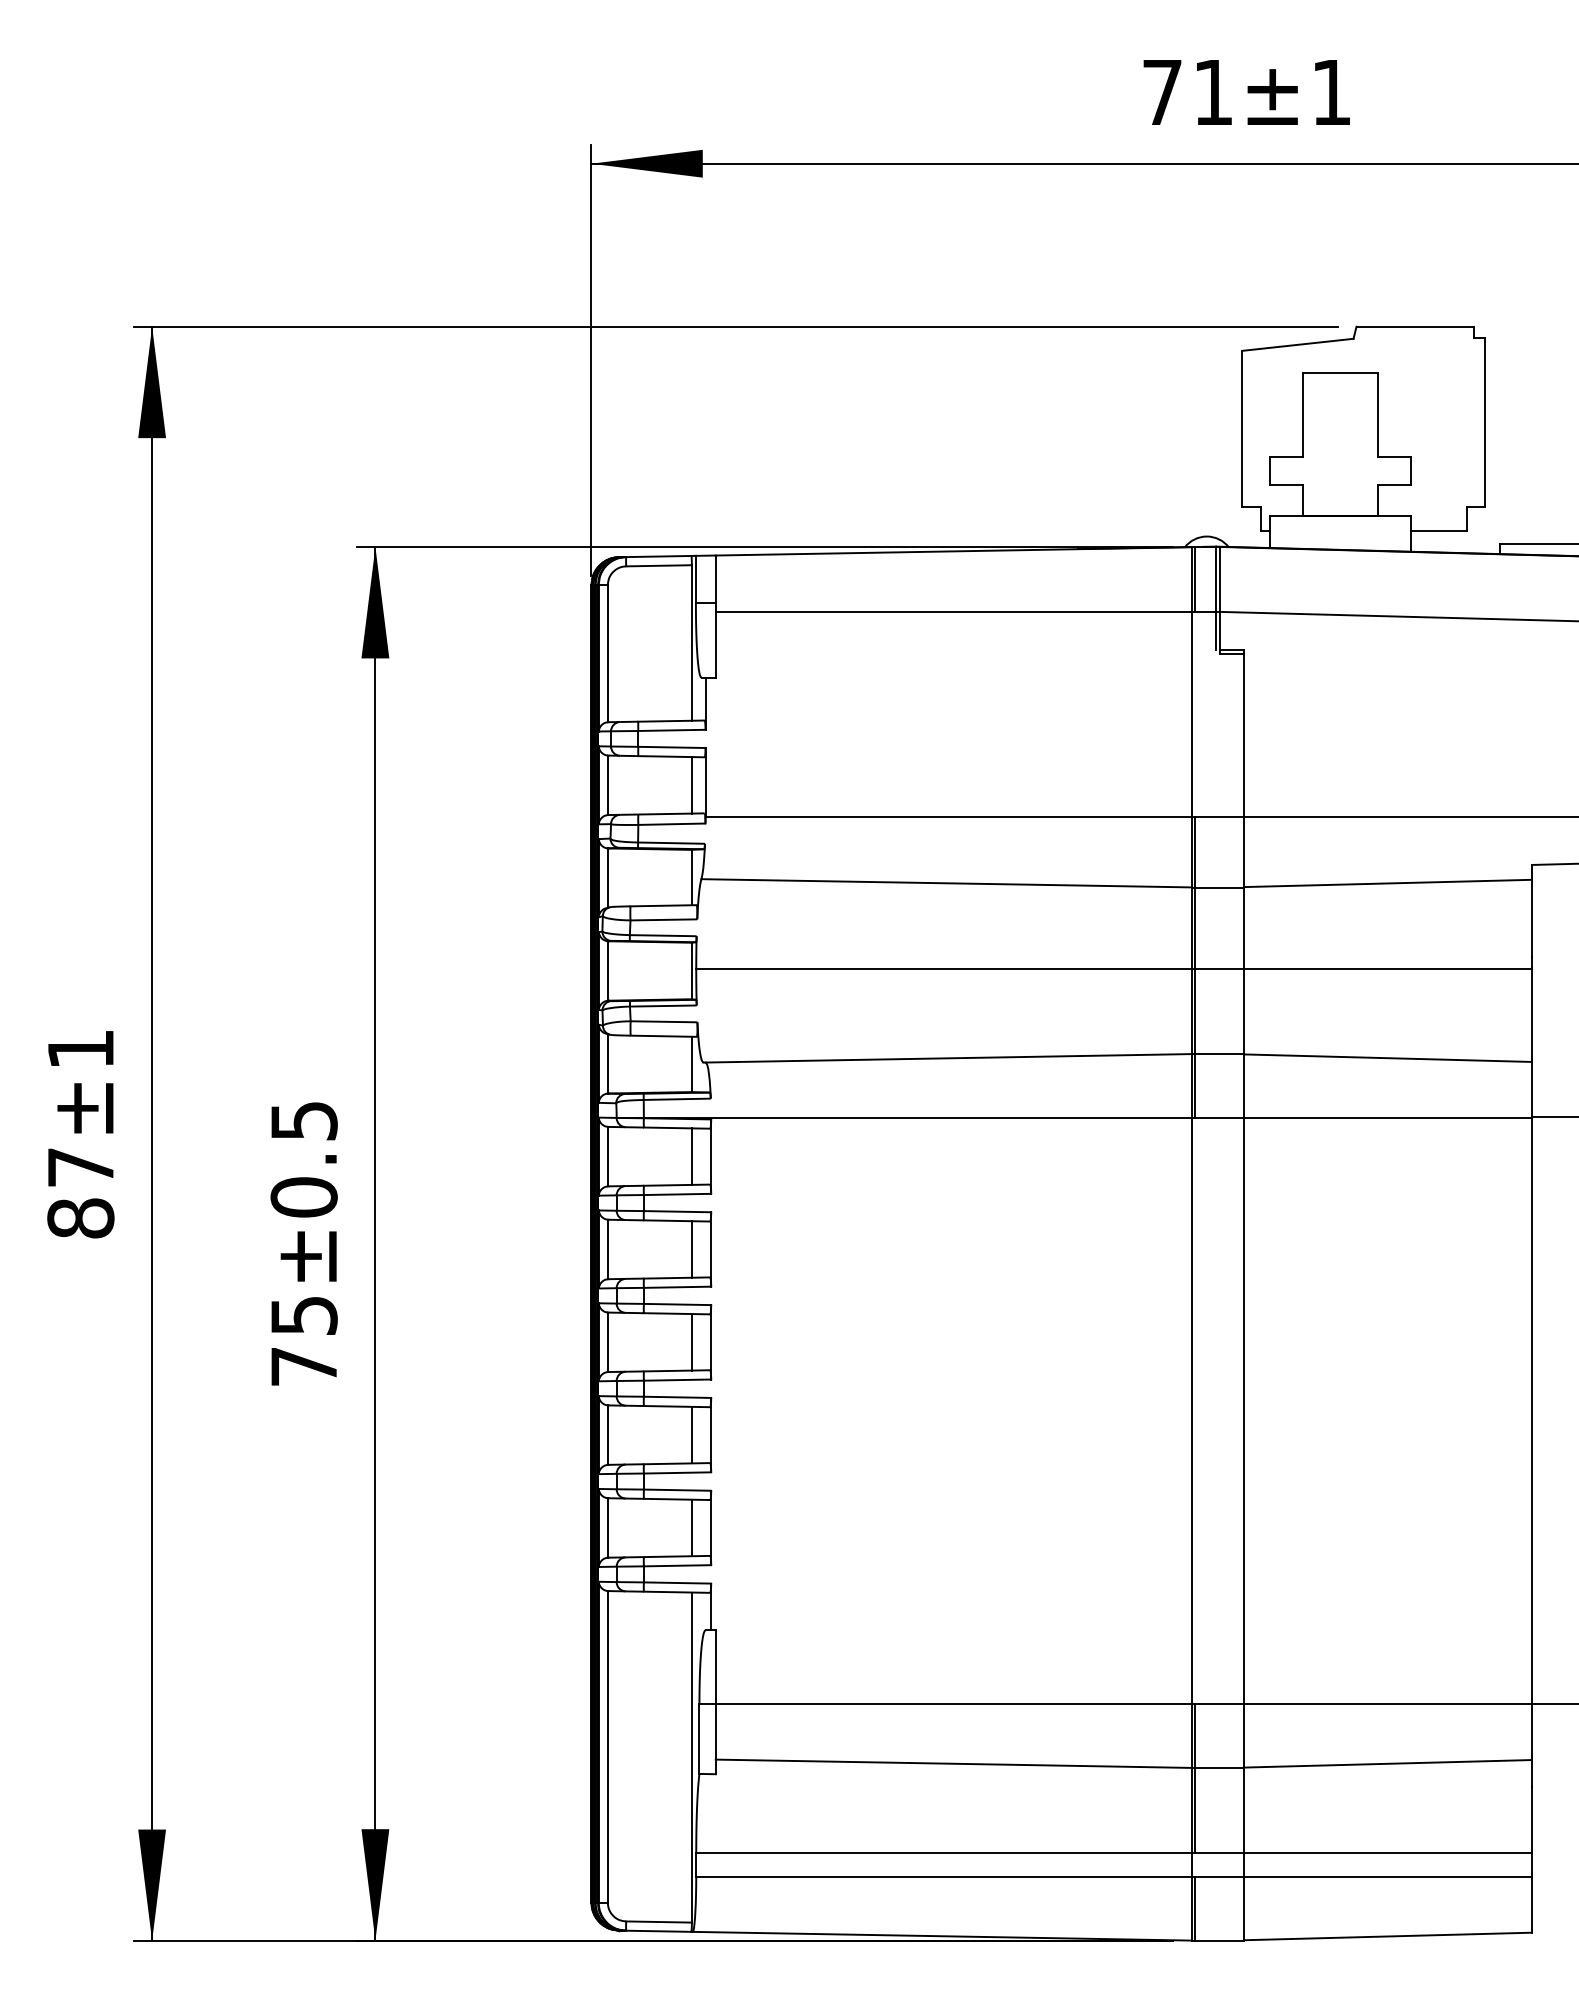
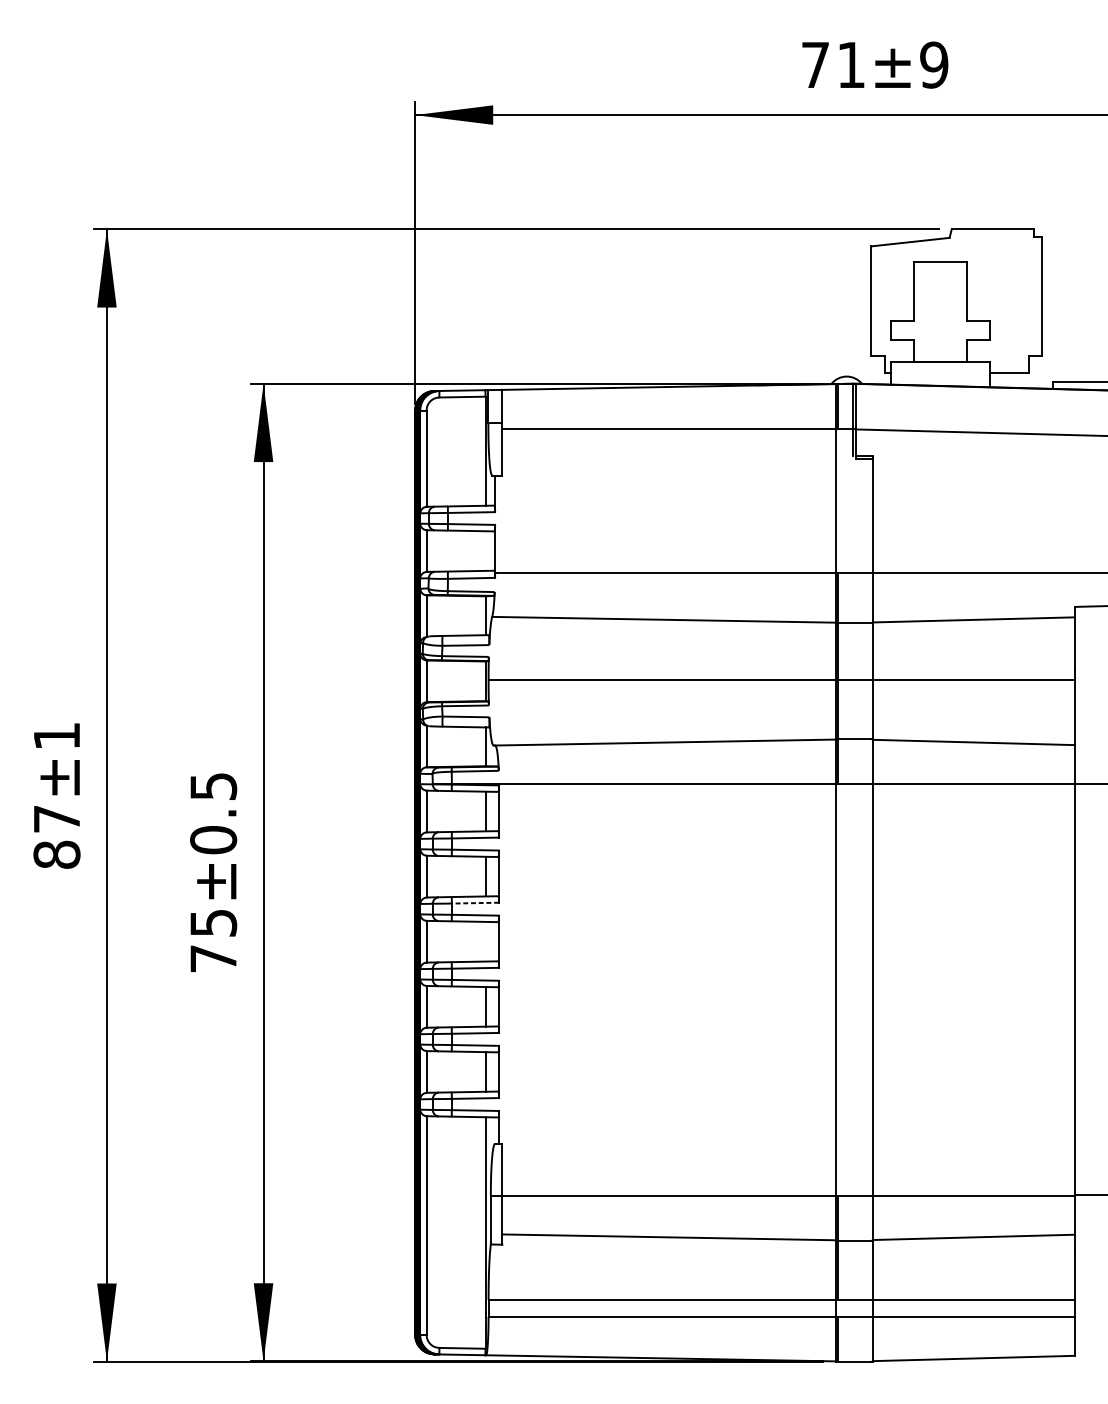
text: (1331, 92) -> (934, 65), 71±1 -> 71±9
line: (691, 785) -> (485, 551), removed
line: (677, 1287) -> (475, 903), solid -> dashed
line: (691, 1342) -> (485, 941), removed

